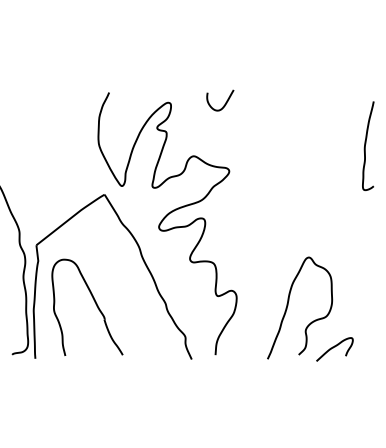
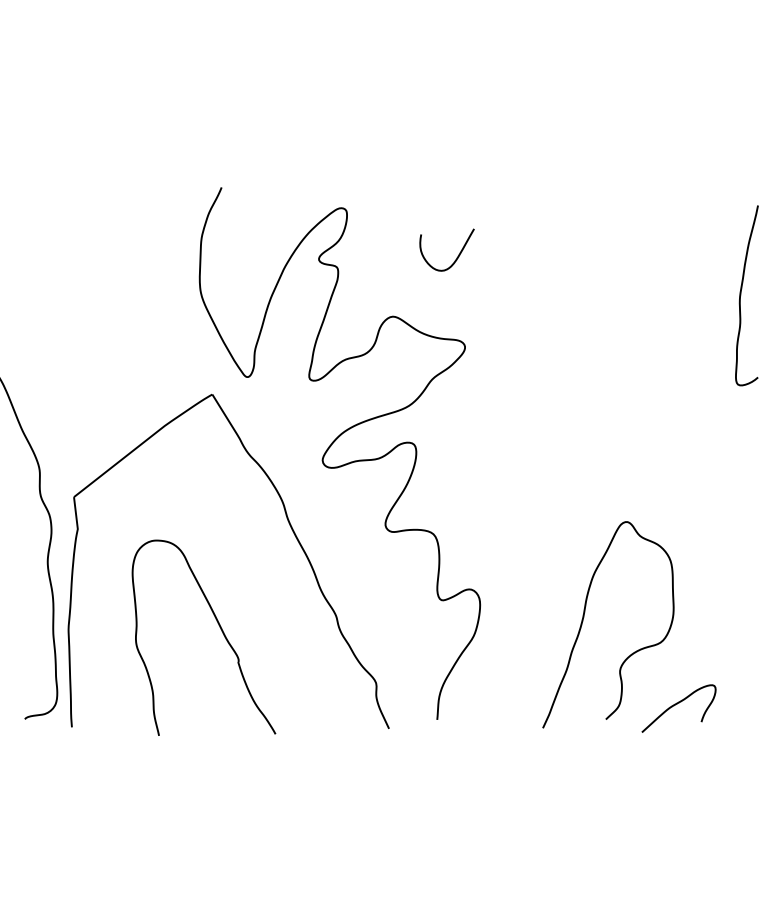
curve: (225, 102) -> (457, 254), moved
part: (94, 302) -> (218, 627), moved

